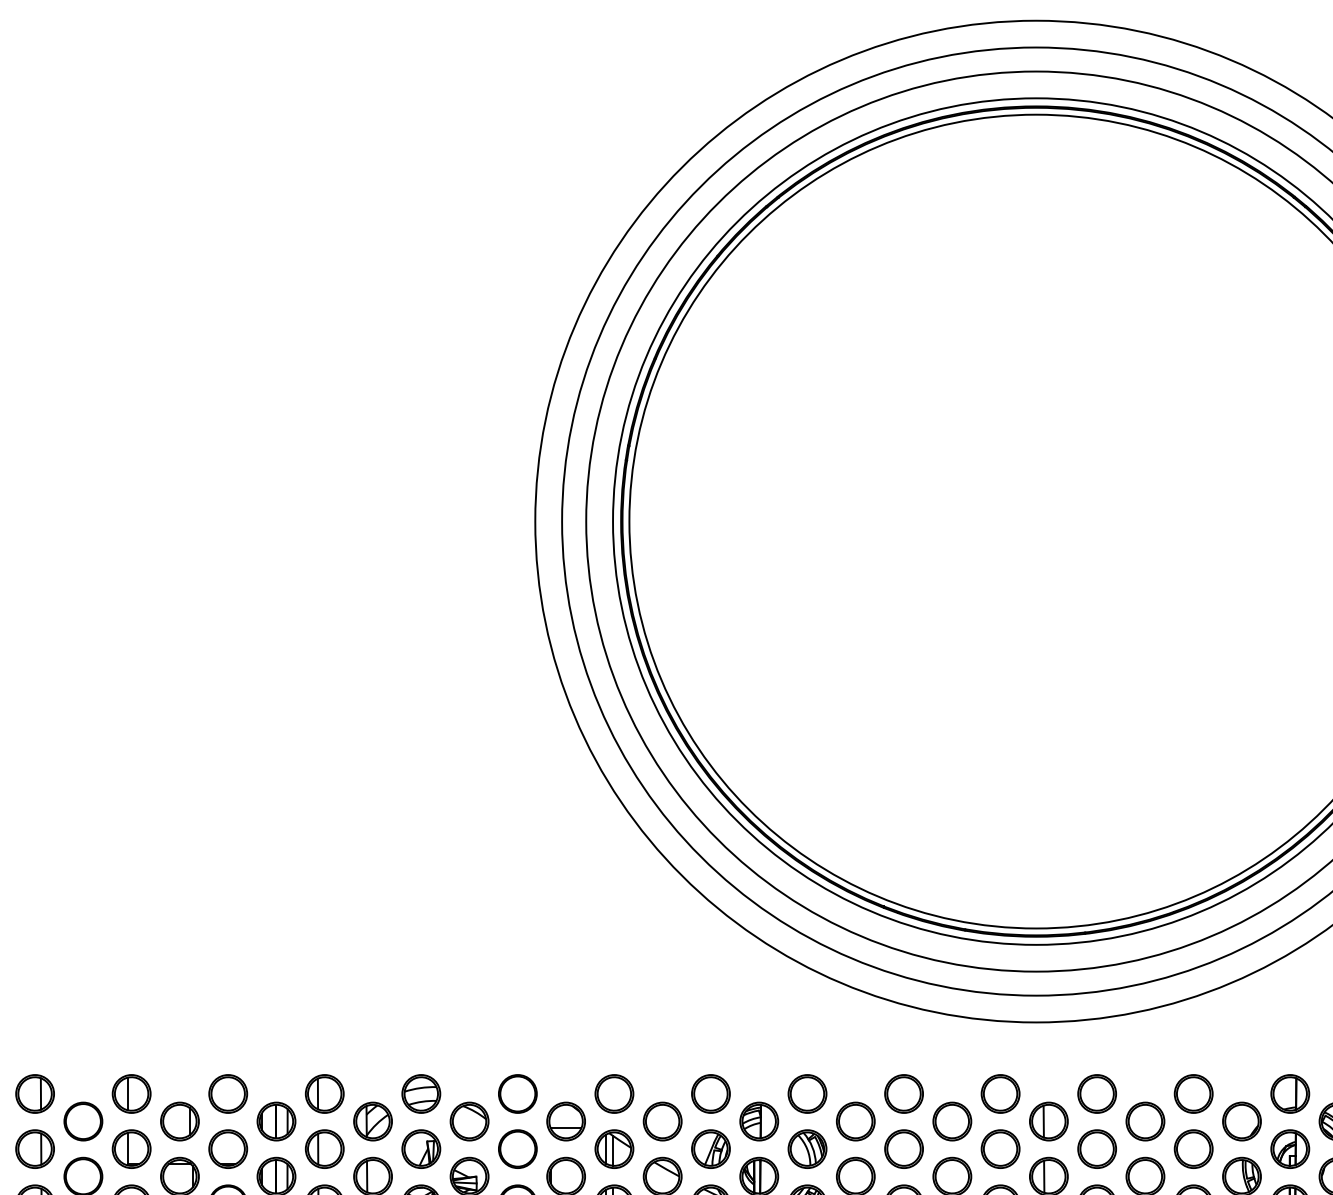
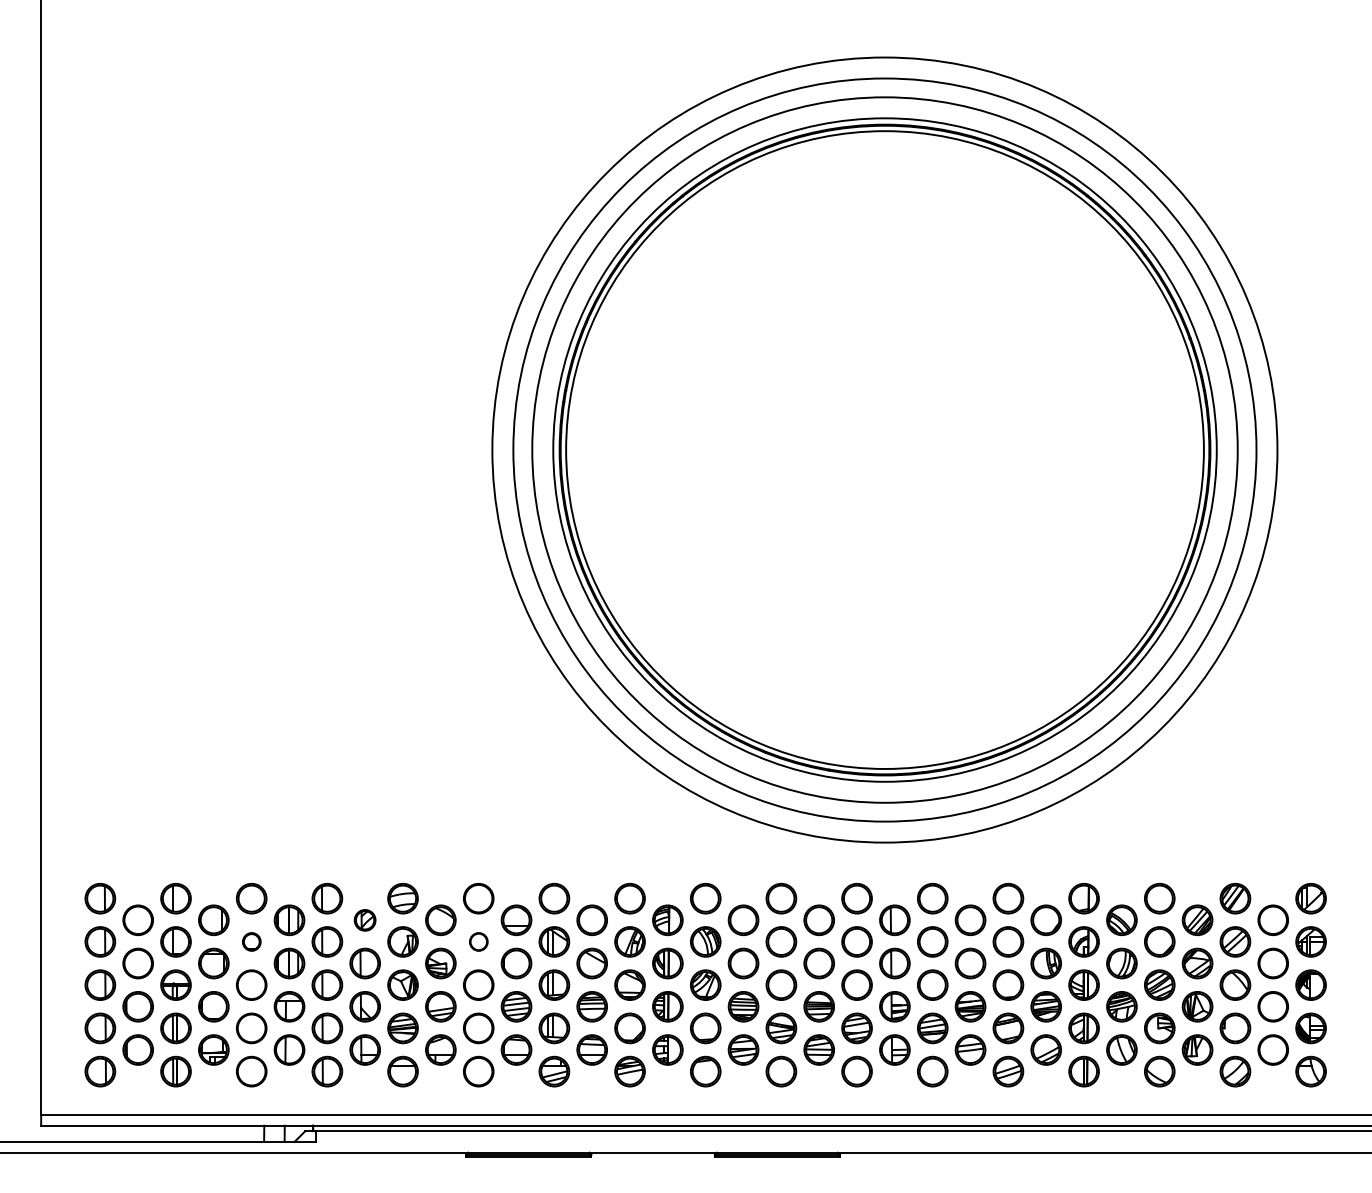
part: (372, 1121) -> (364, 920), size x0.7
part: (227, 1148) -> (251, 941), size x0.6
circle: (517, 1148) -> (478, 941), size x0.6

